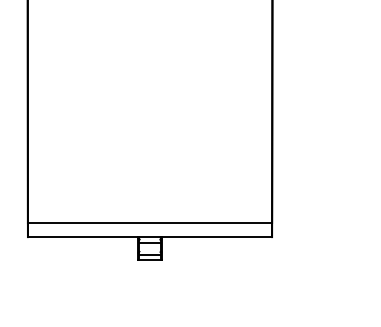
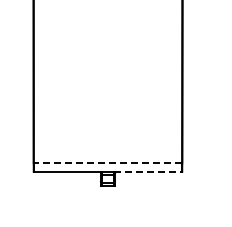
line: (149, 223) -> (107, 163), solid -> dashed
line: (216, 236) -> (148, 171), solid -> dashed

